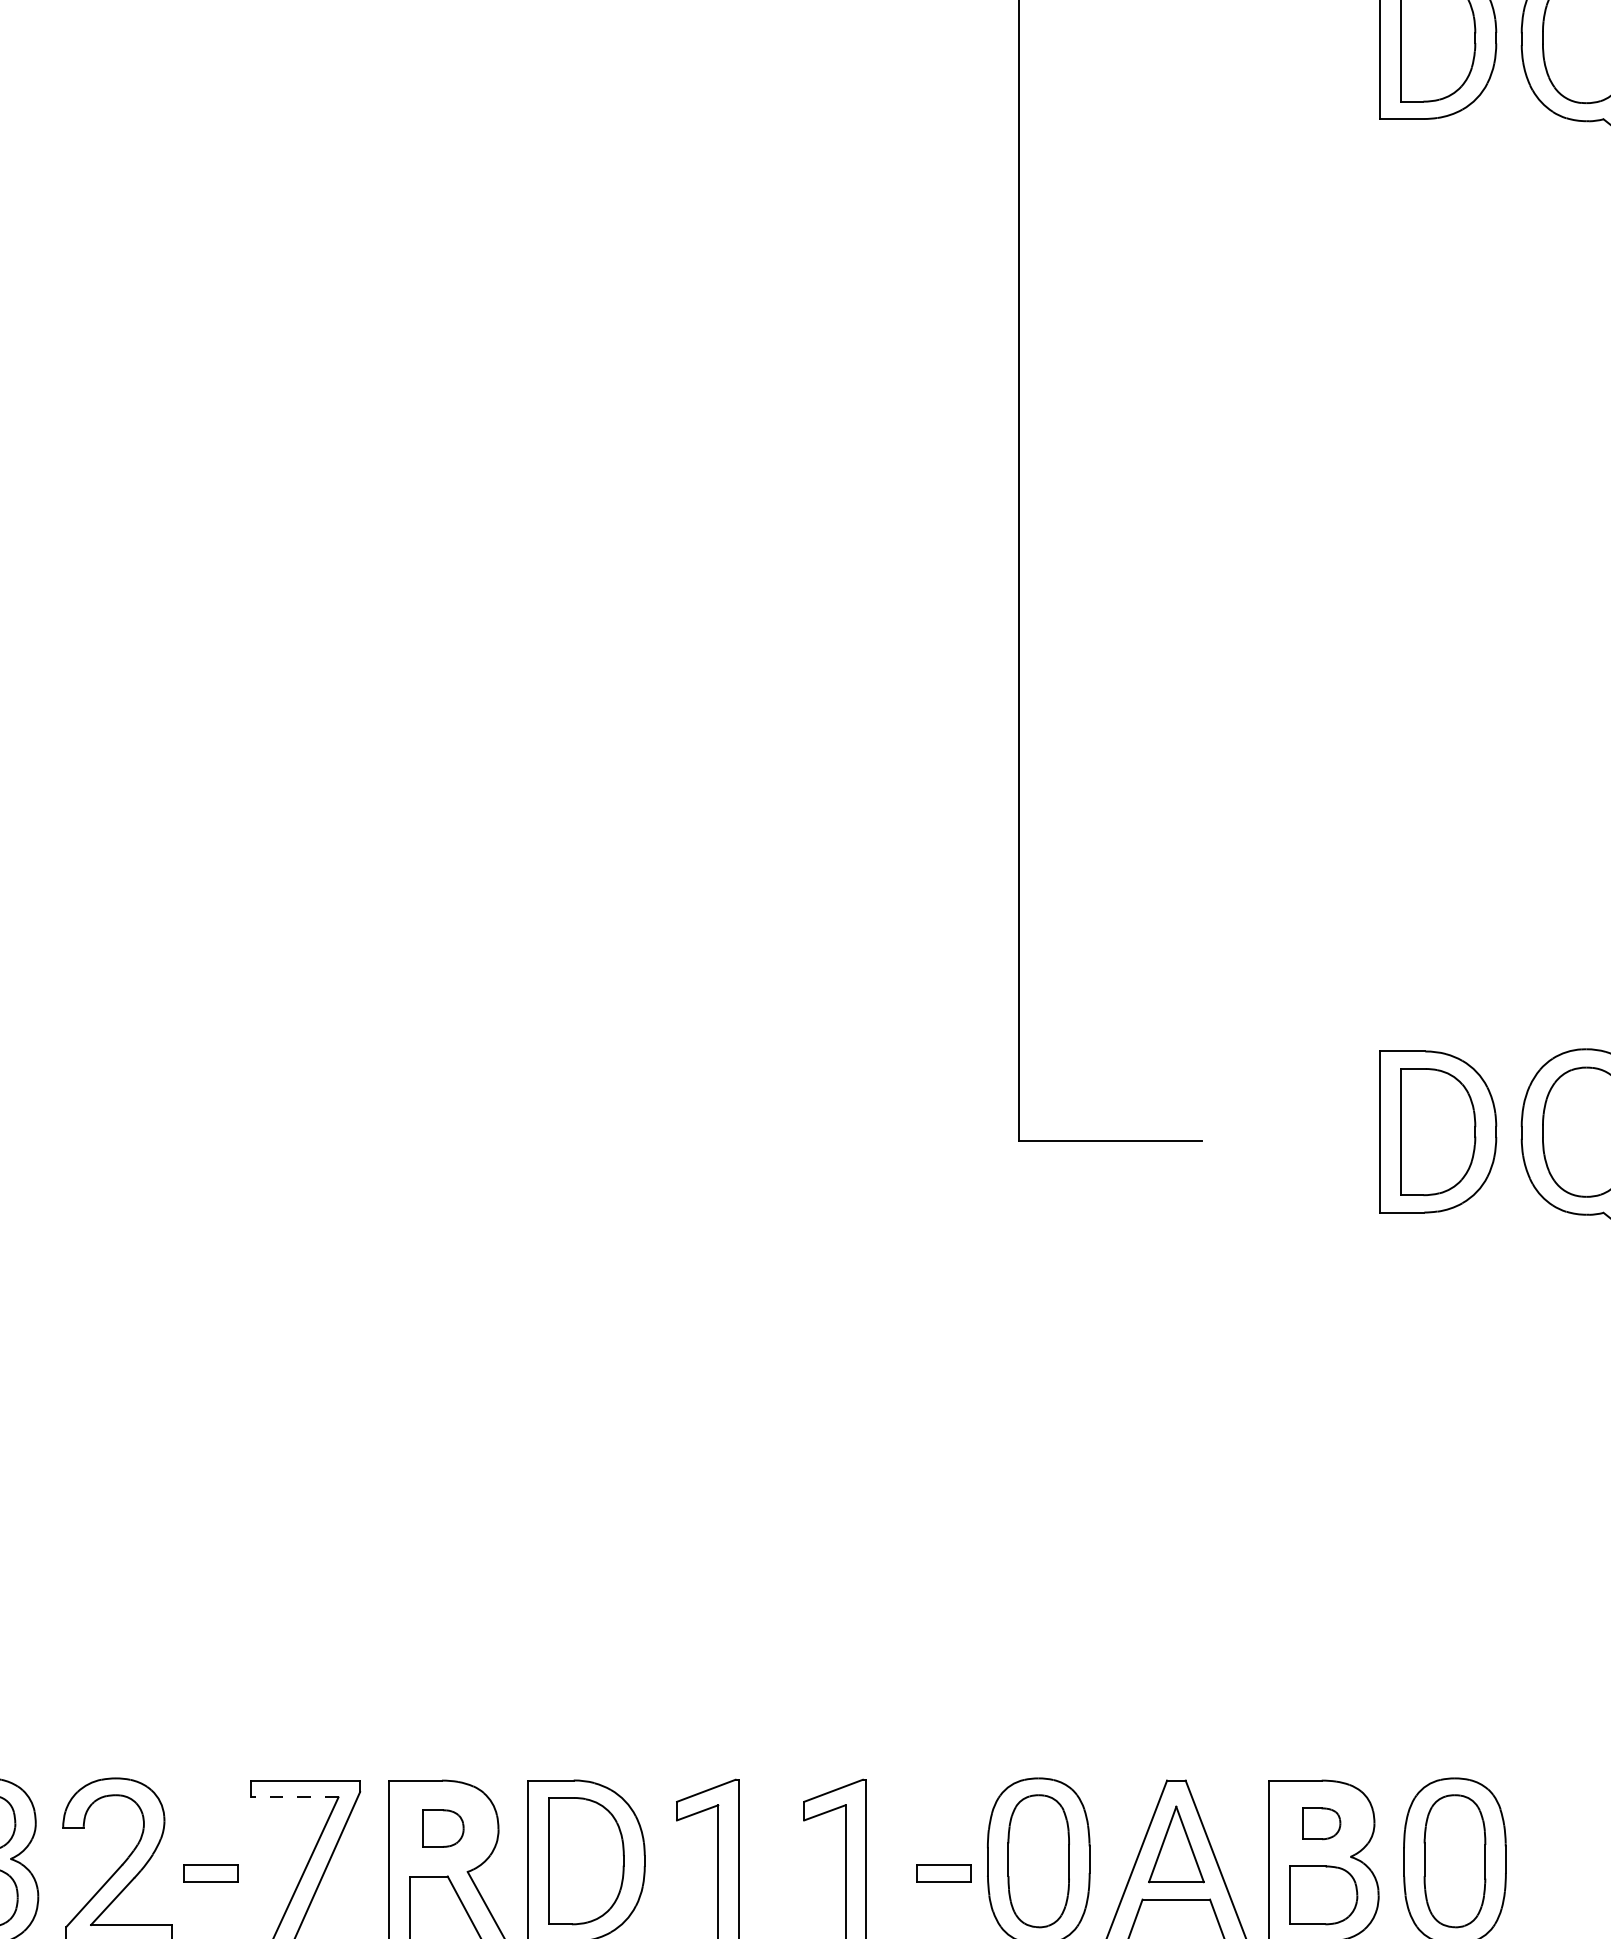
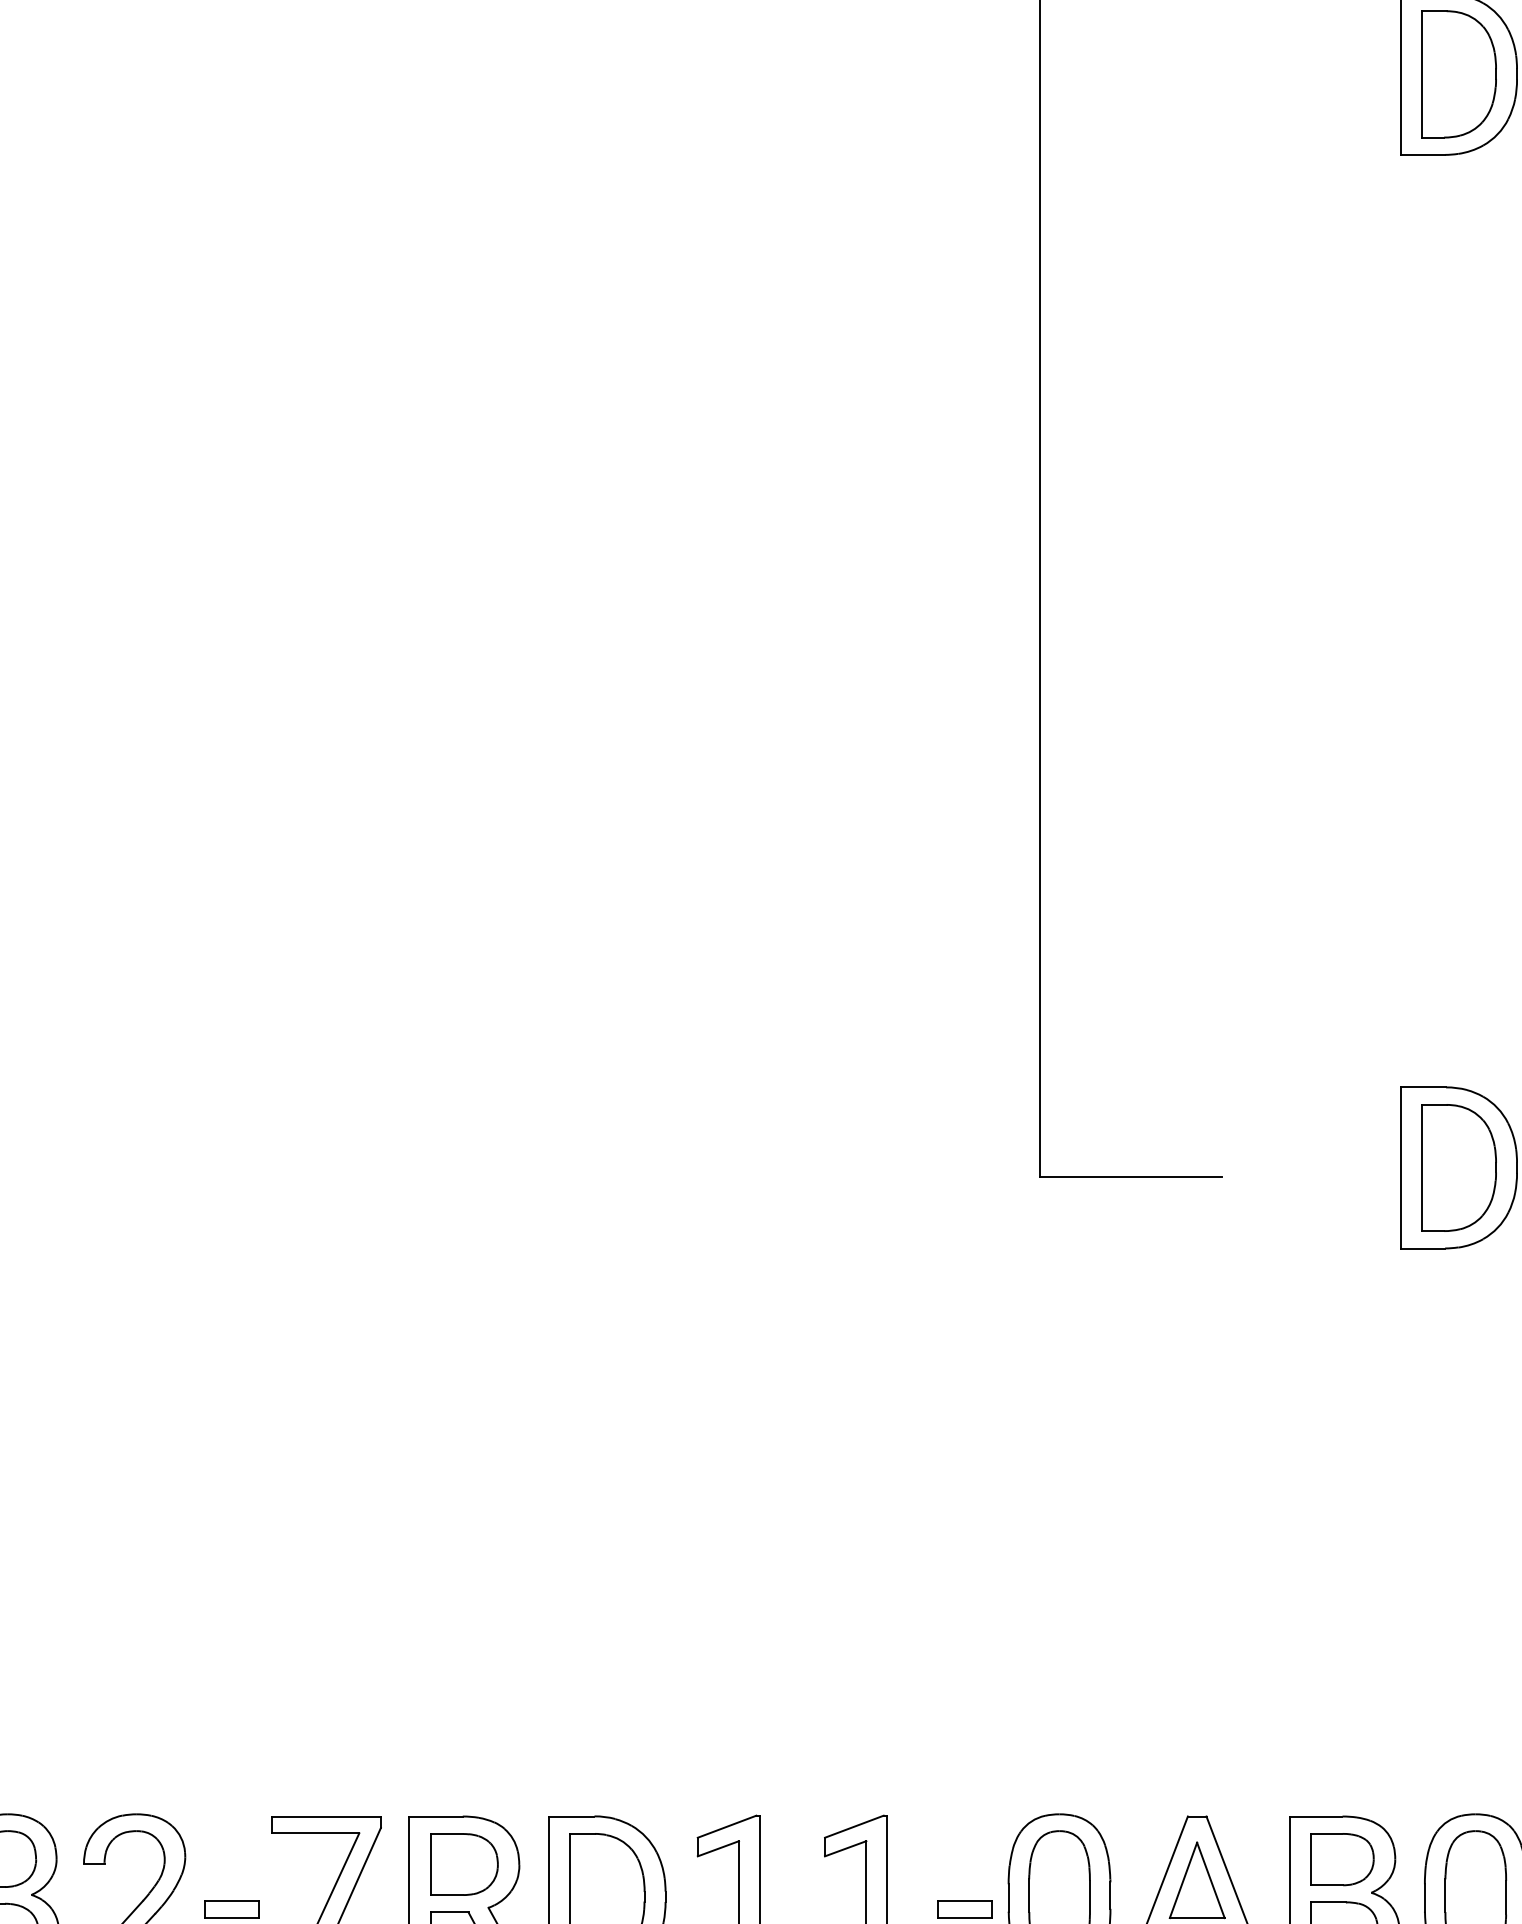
line: (294, 1797) -> (315, 1833), dashed -> solid
part: (1321, 1823) -> (1342, 1859), size x1.67
part: (443, 1828) -> (464, 1864), size x1.67

